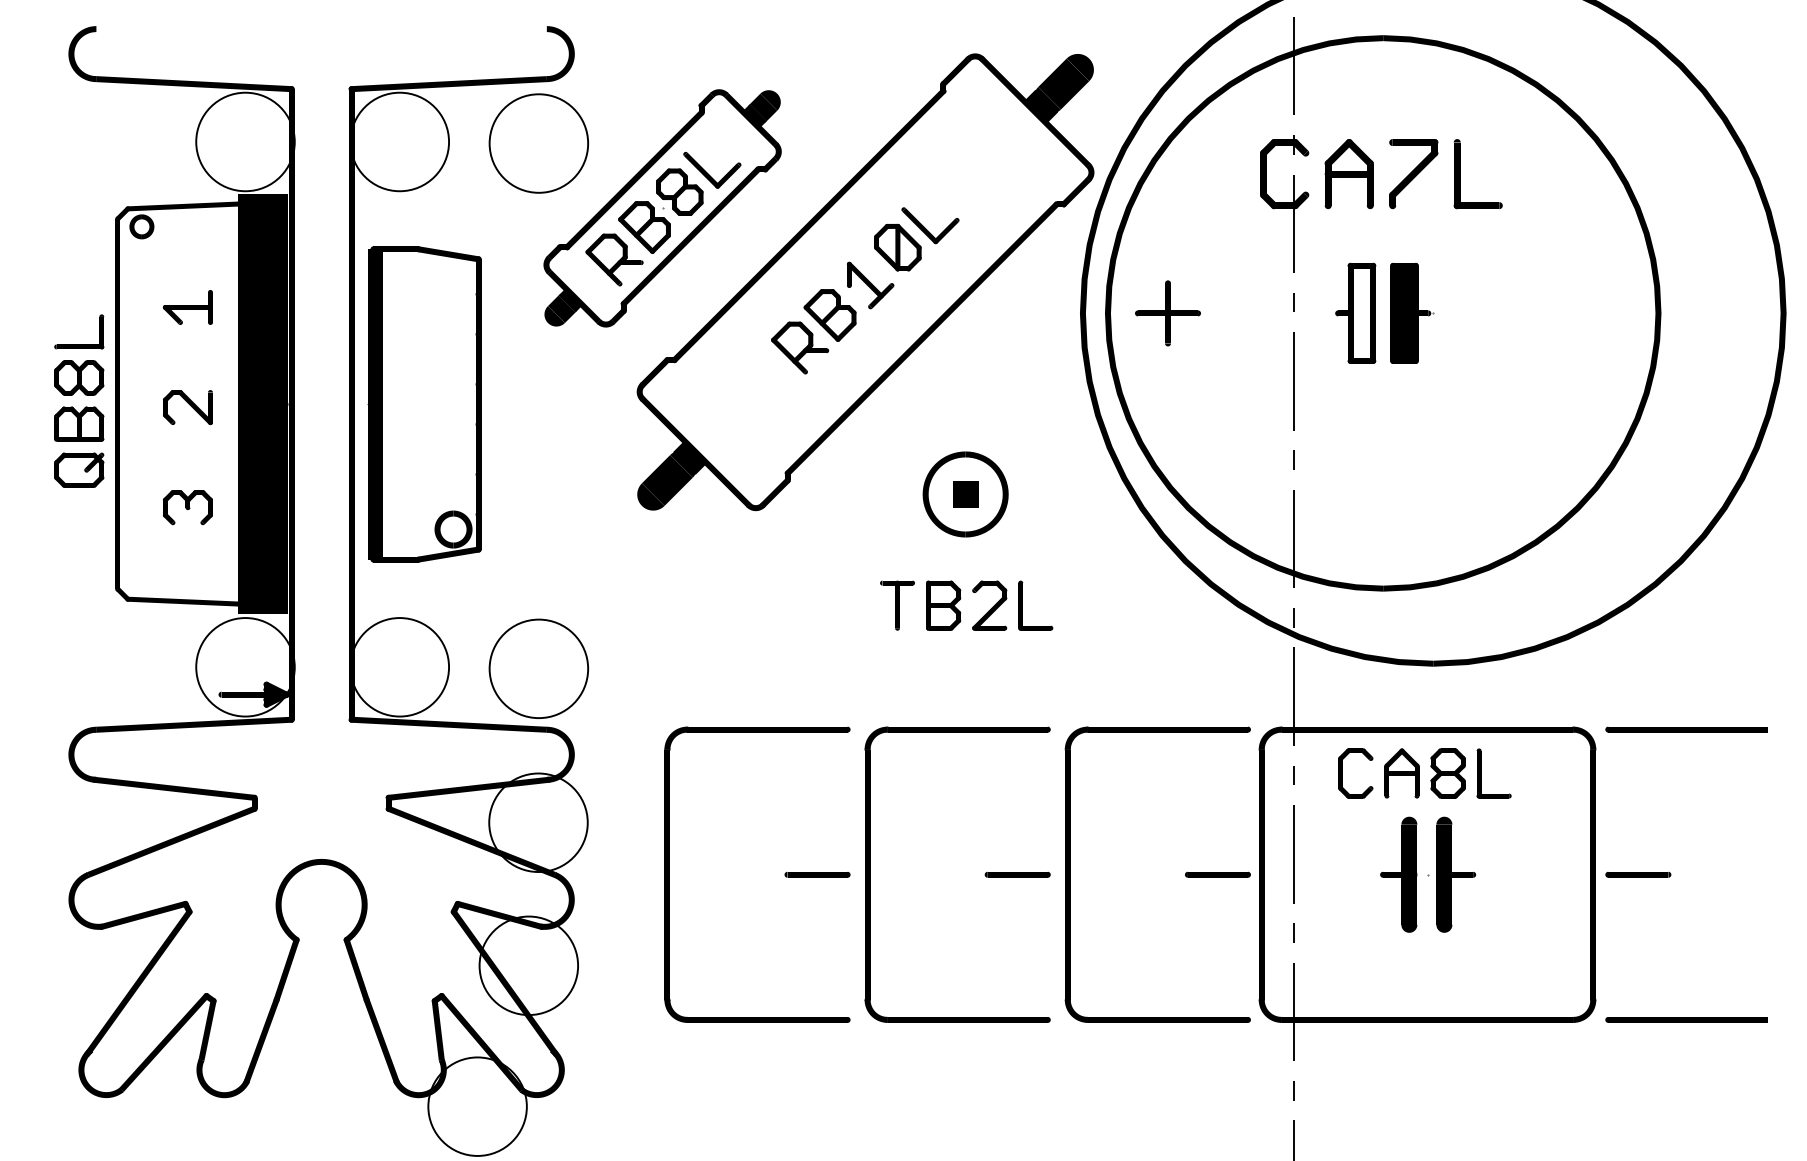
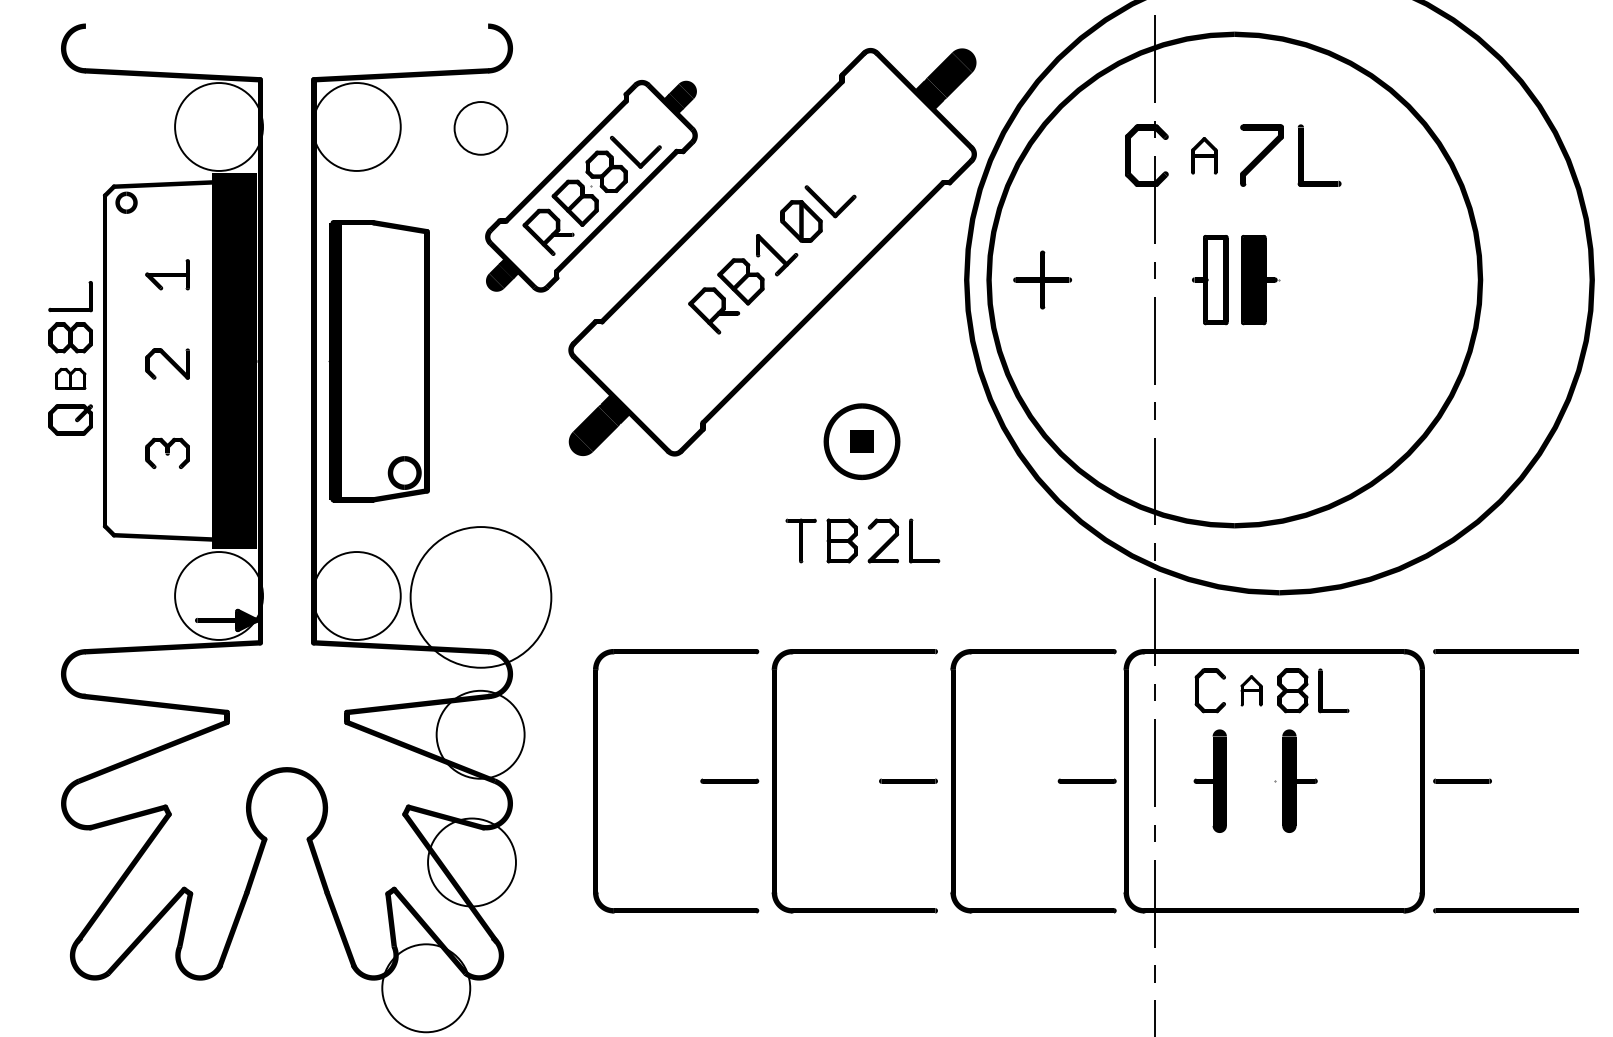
circle: (538, 143) -> (480, 128), size x0.6
part: (1348, 174) -> (1203, 156), size x0.6
part: (79, 423) -> (70, 378), size x0.7
circle: (538, 668) -> (480, 597), size x1.6
part: (1401, 773) -> (1251, 690), size x0.7
part: (1398, 874) -> (1210, 780), moved

